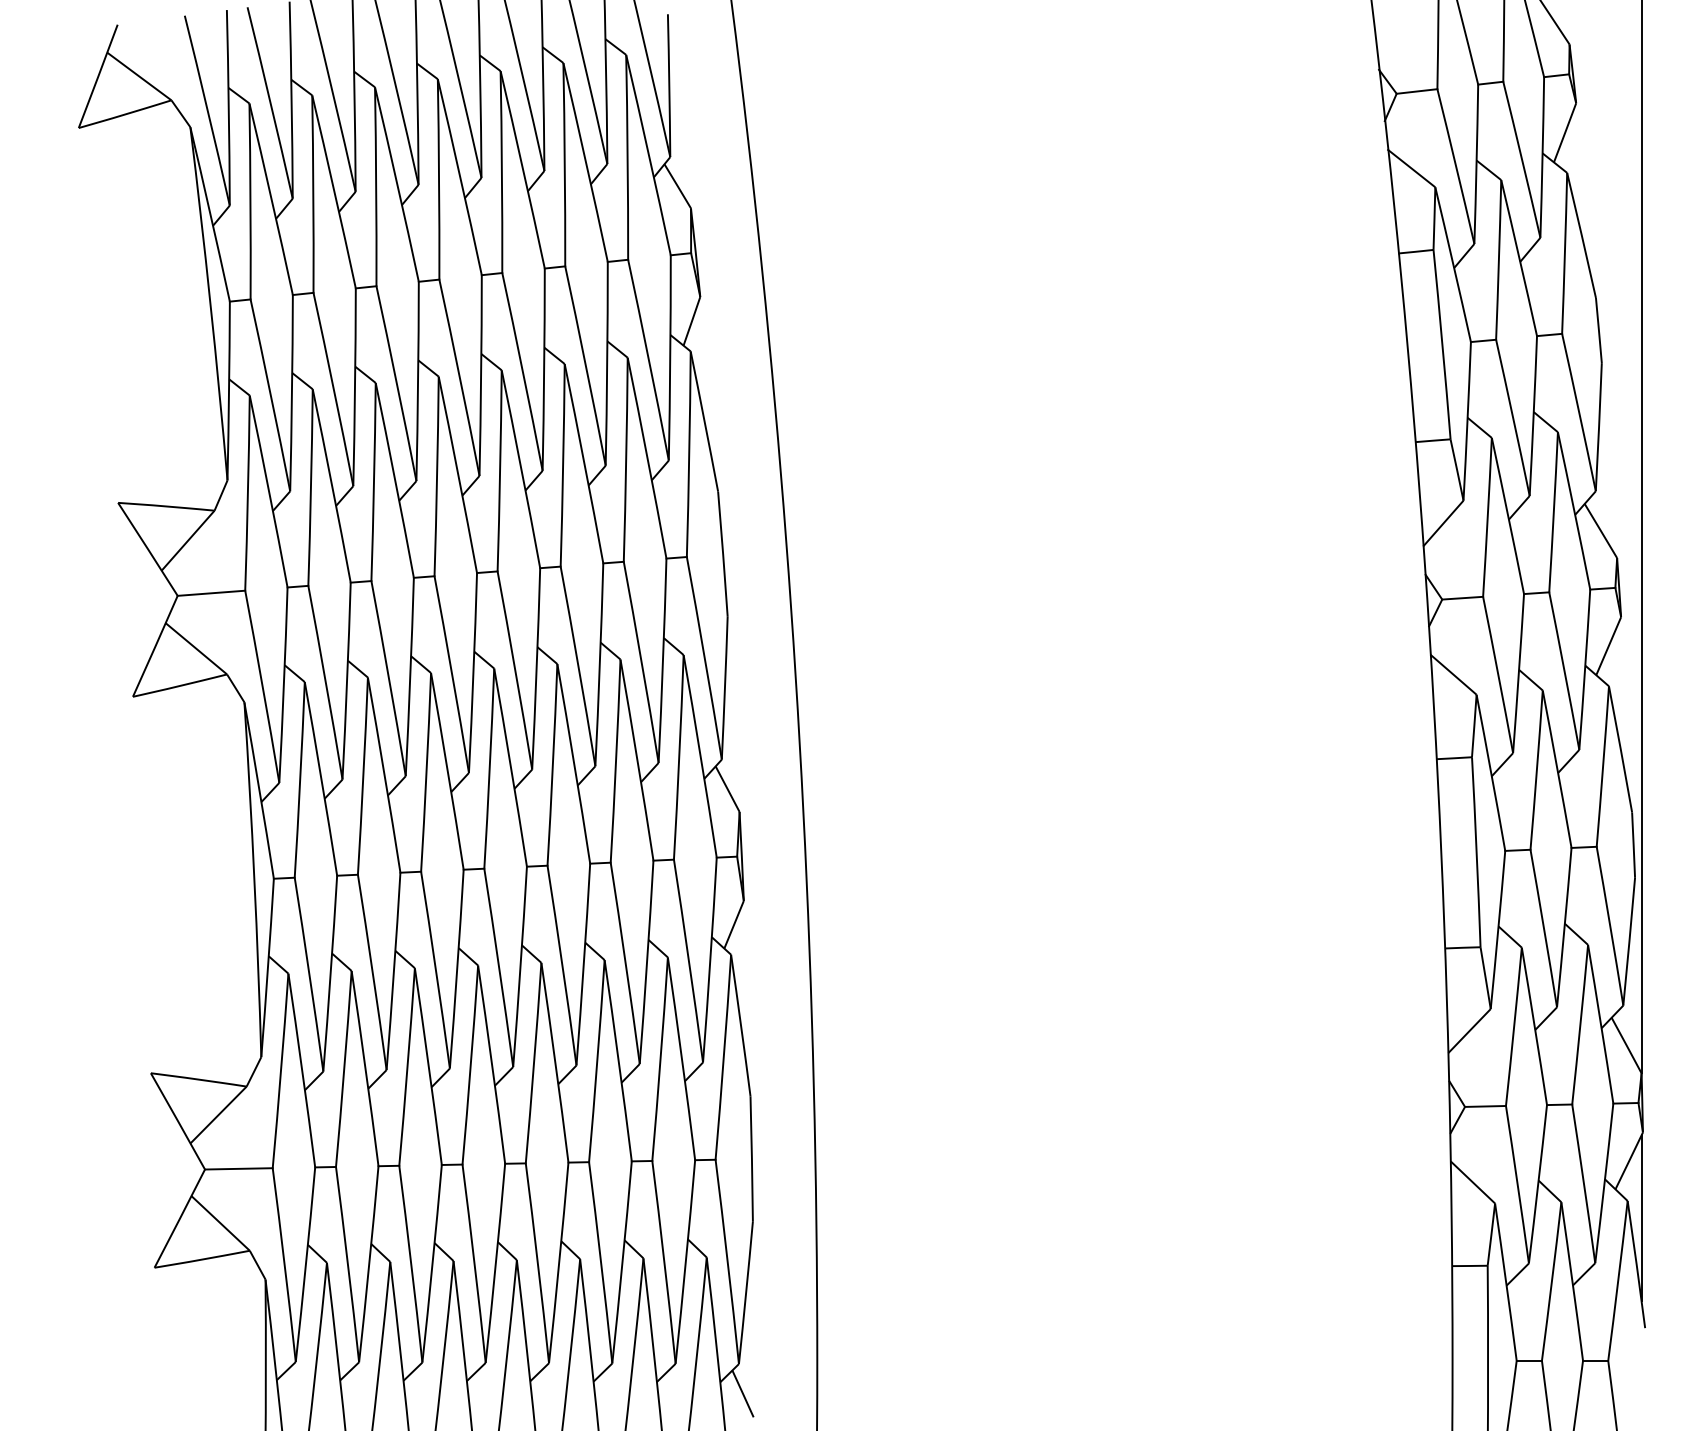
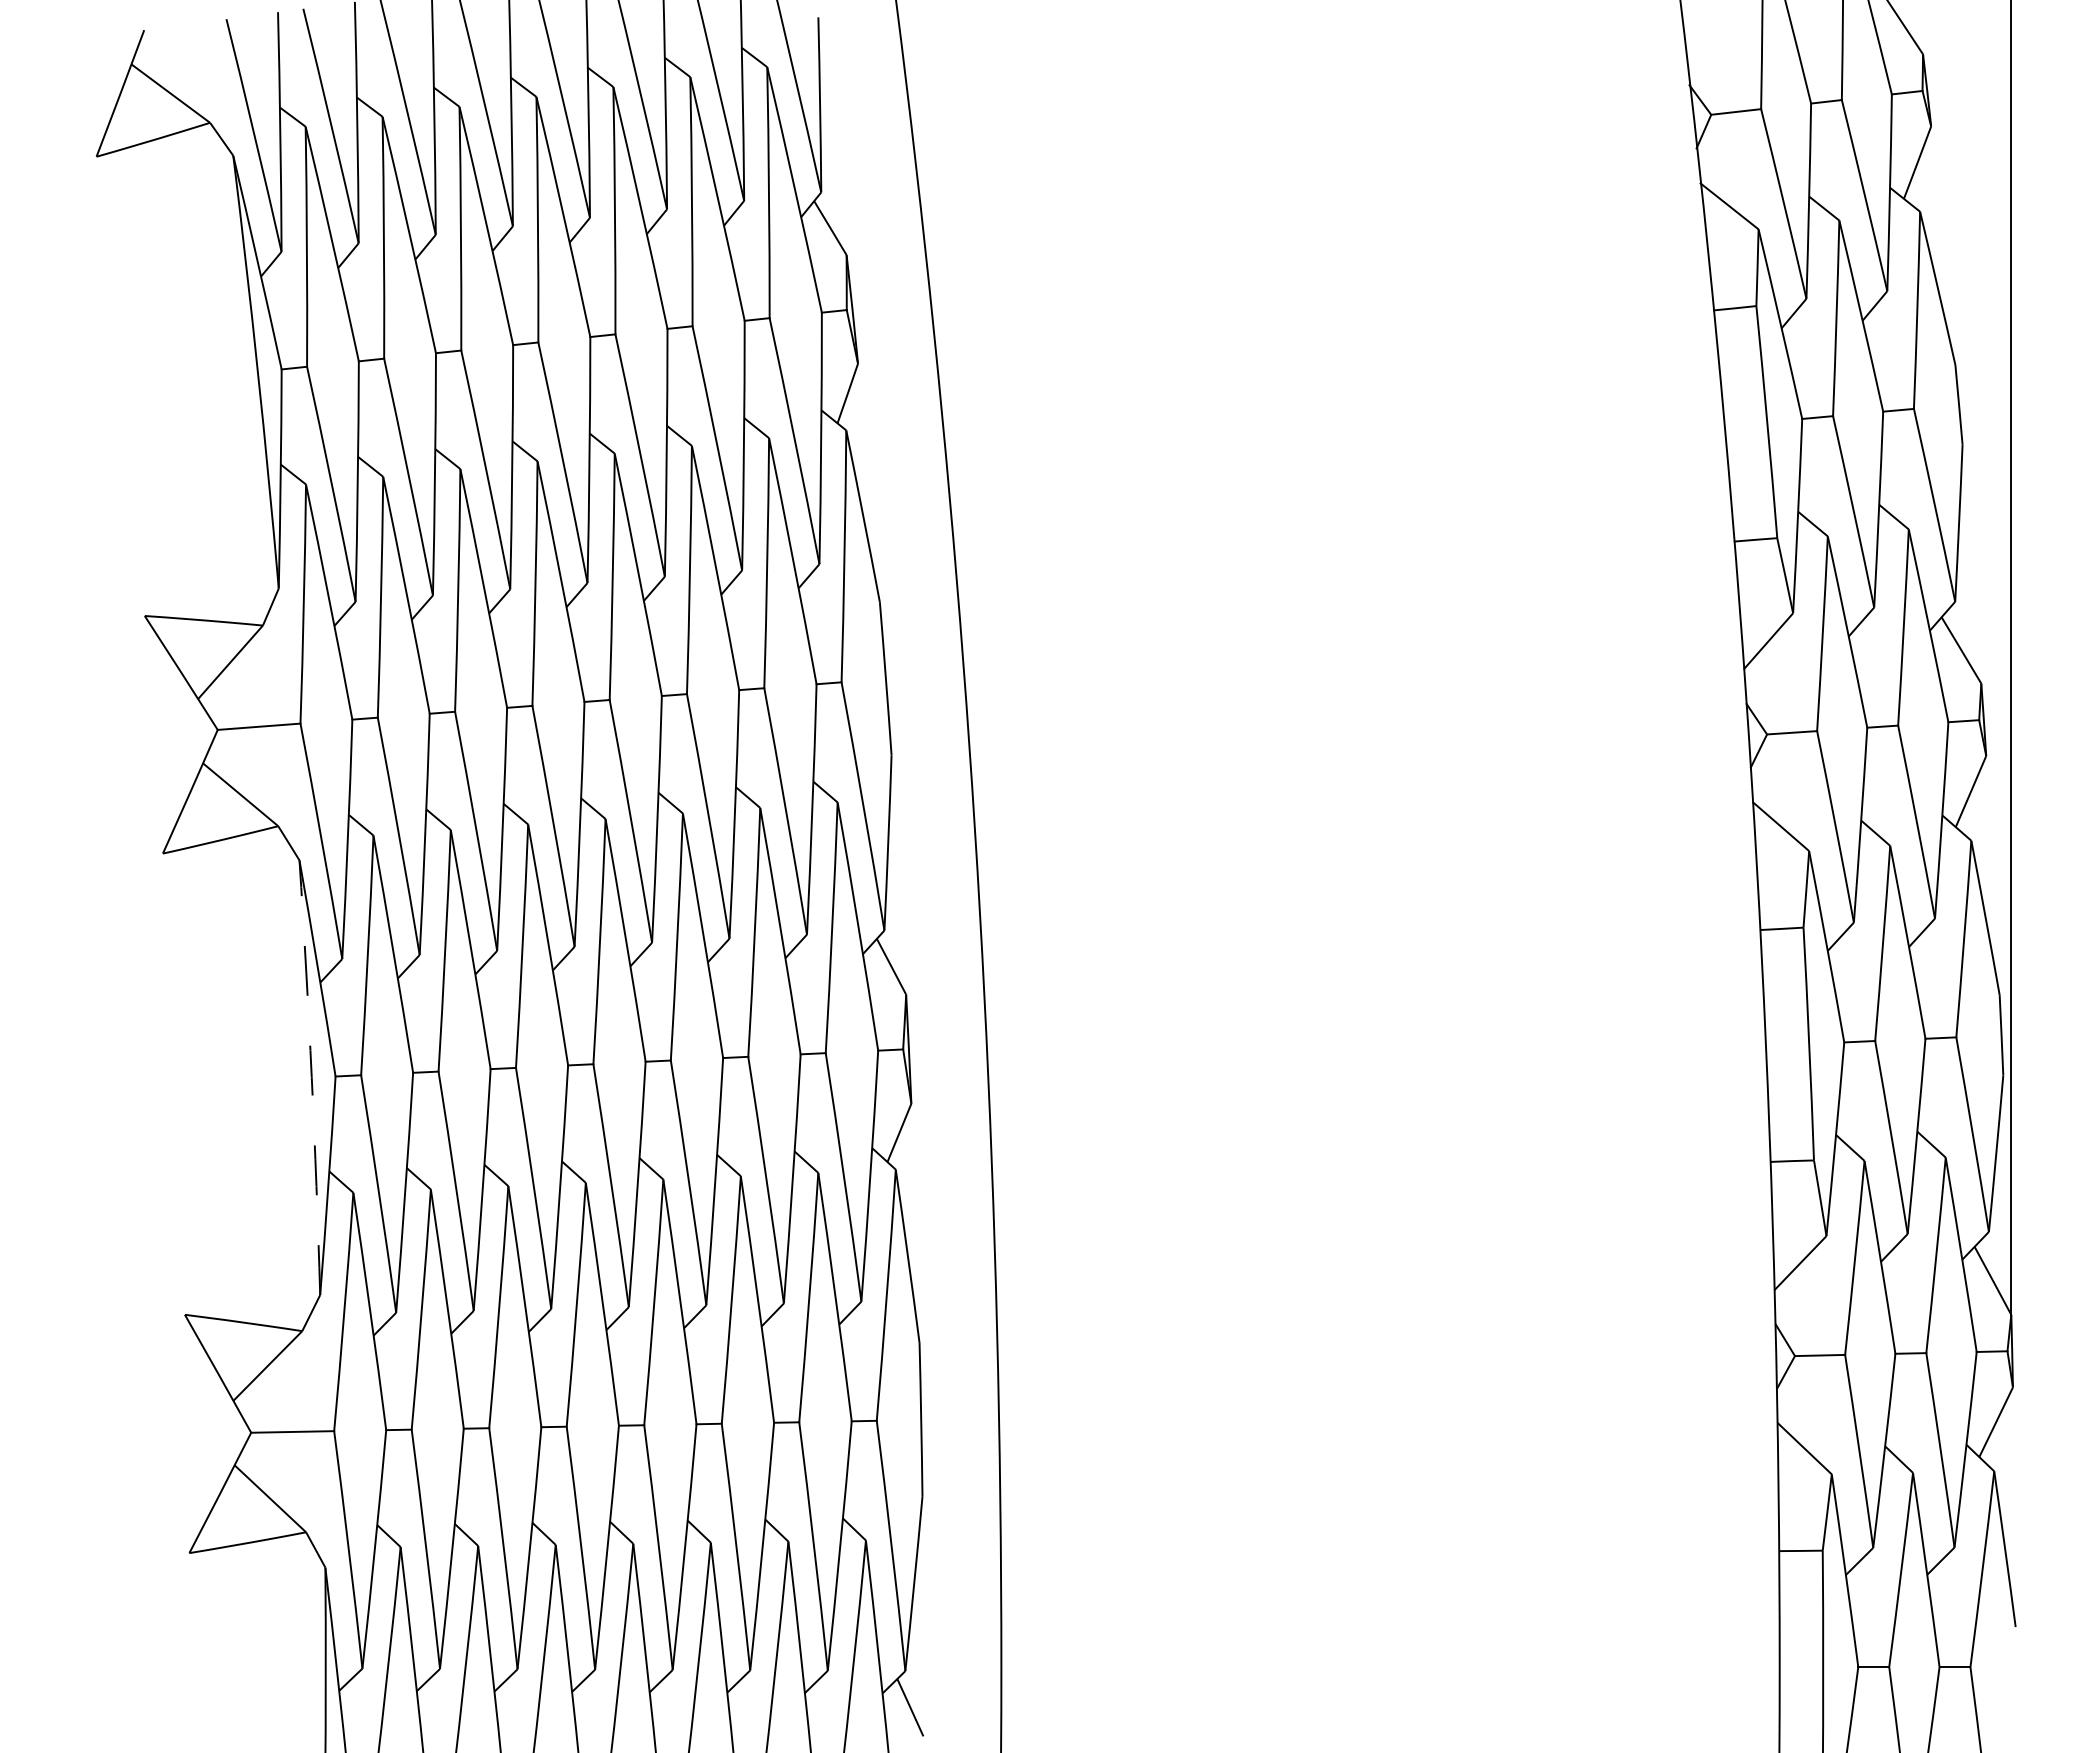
arc: (254, 879) -> (311, 1077), solid -> dashed
line: (1641, 1218) -> (2011, 1492), removed

